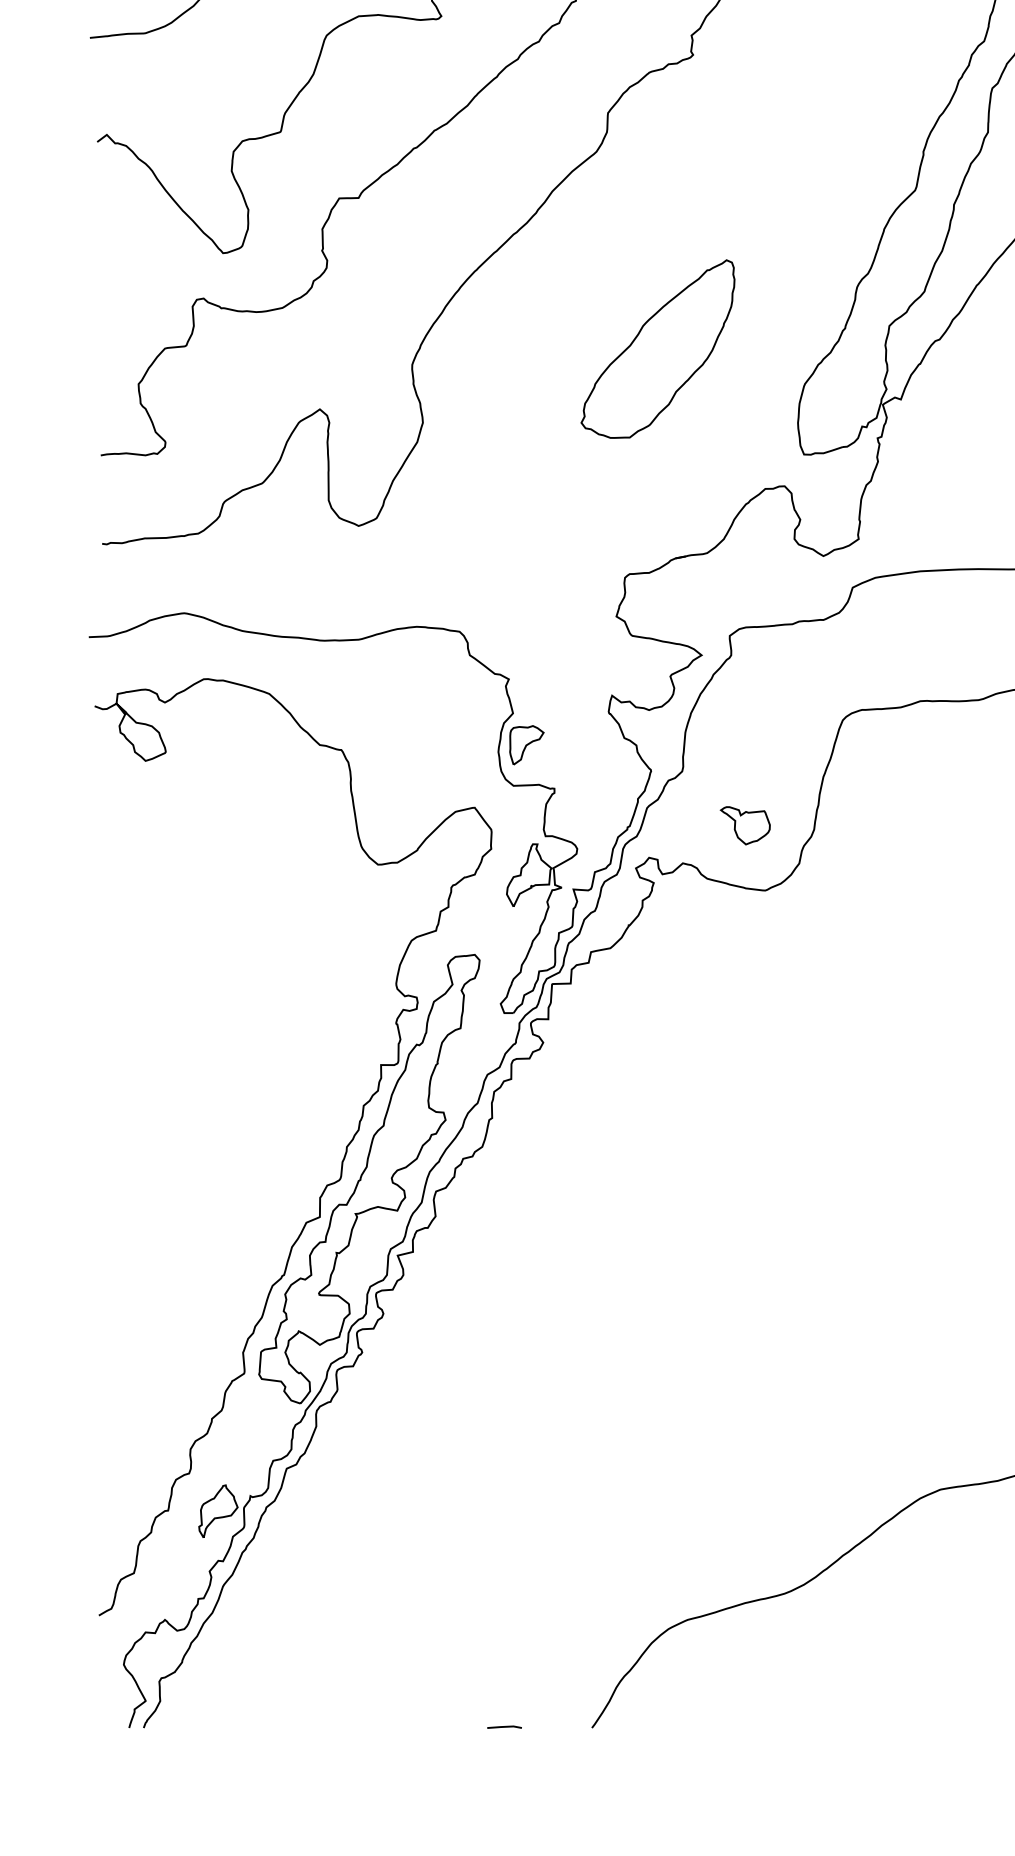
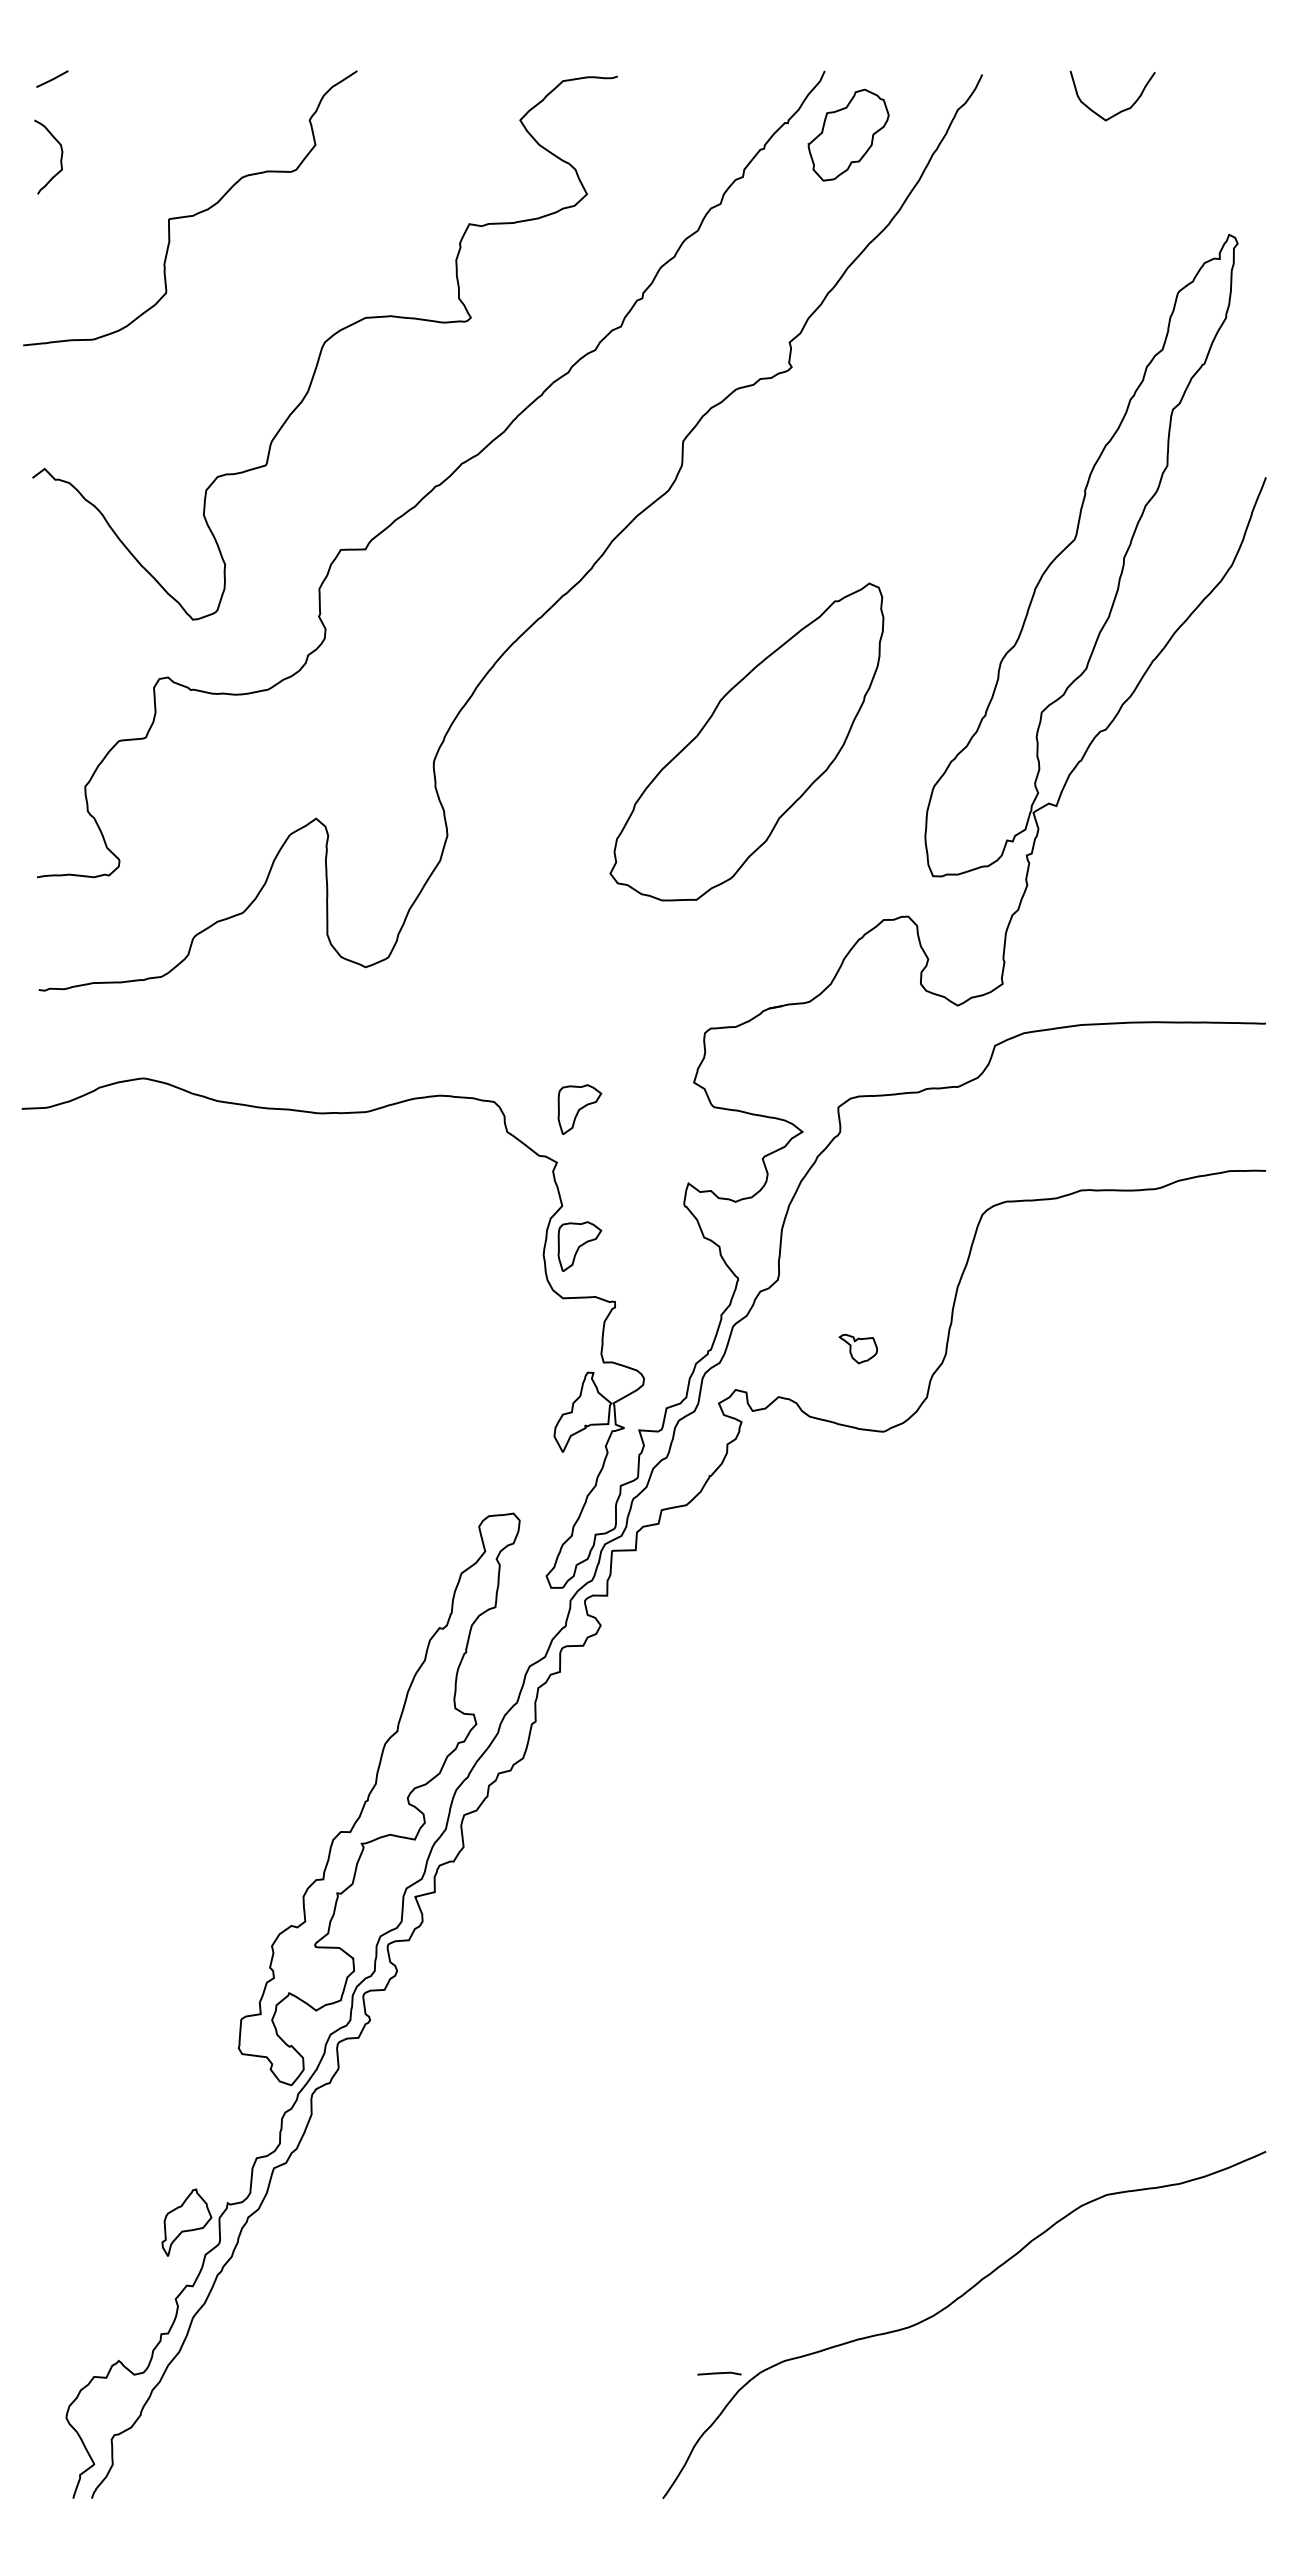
part: (657, 348) -> (746, 741), size x1.4
part: (526, 637) -> (579, 1109), added
part: (745, 825) -> (858, 1348), size x0.6
curve: (327, 1184) -> (325, 1806), removed
curve: (504, 1727) -> (719, 2373), moved

